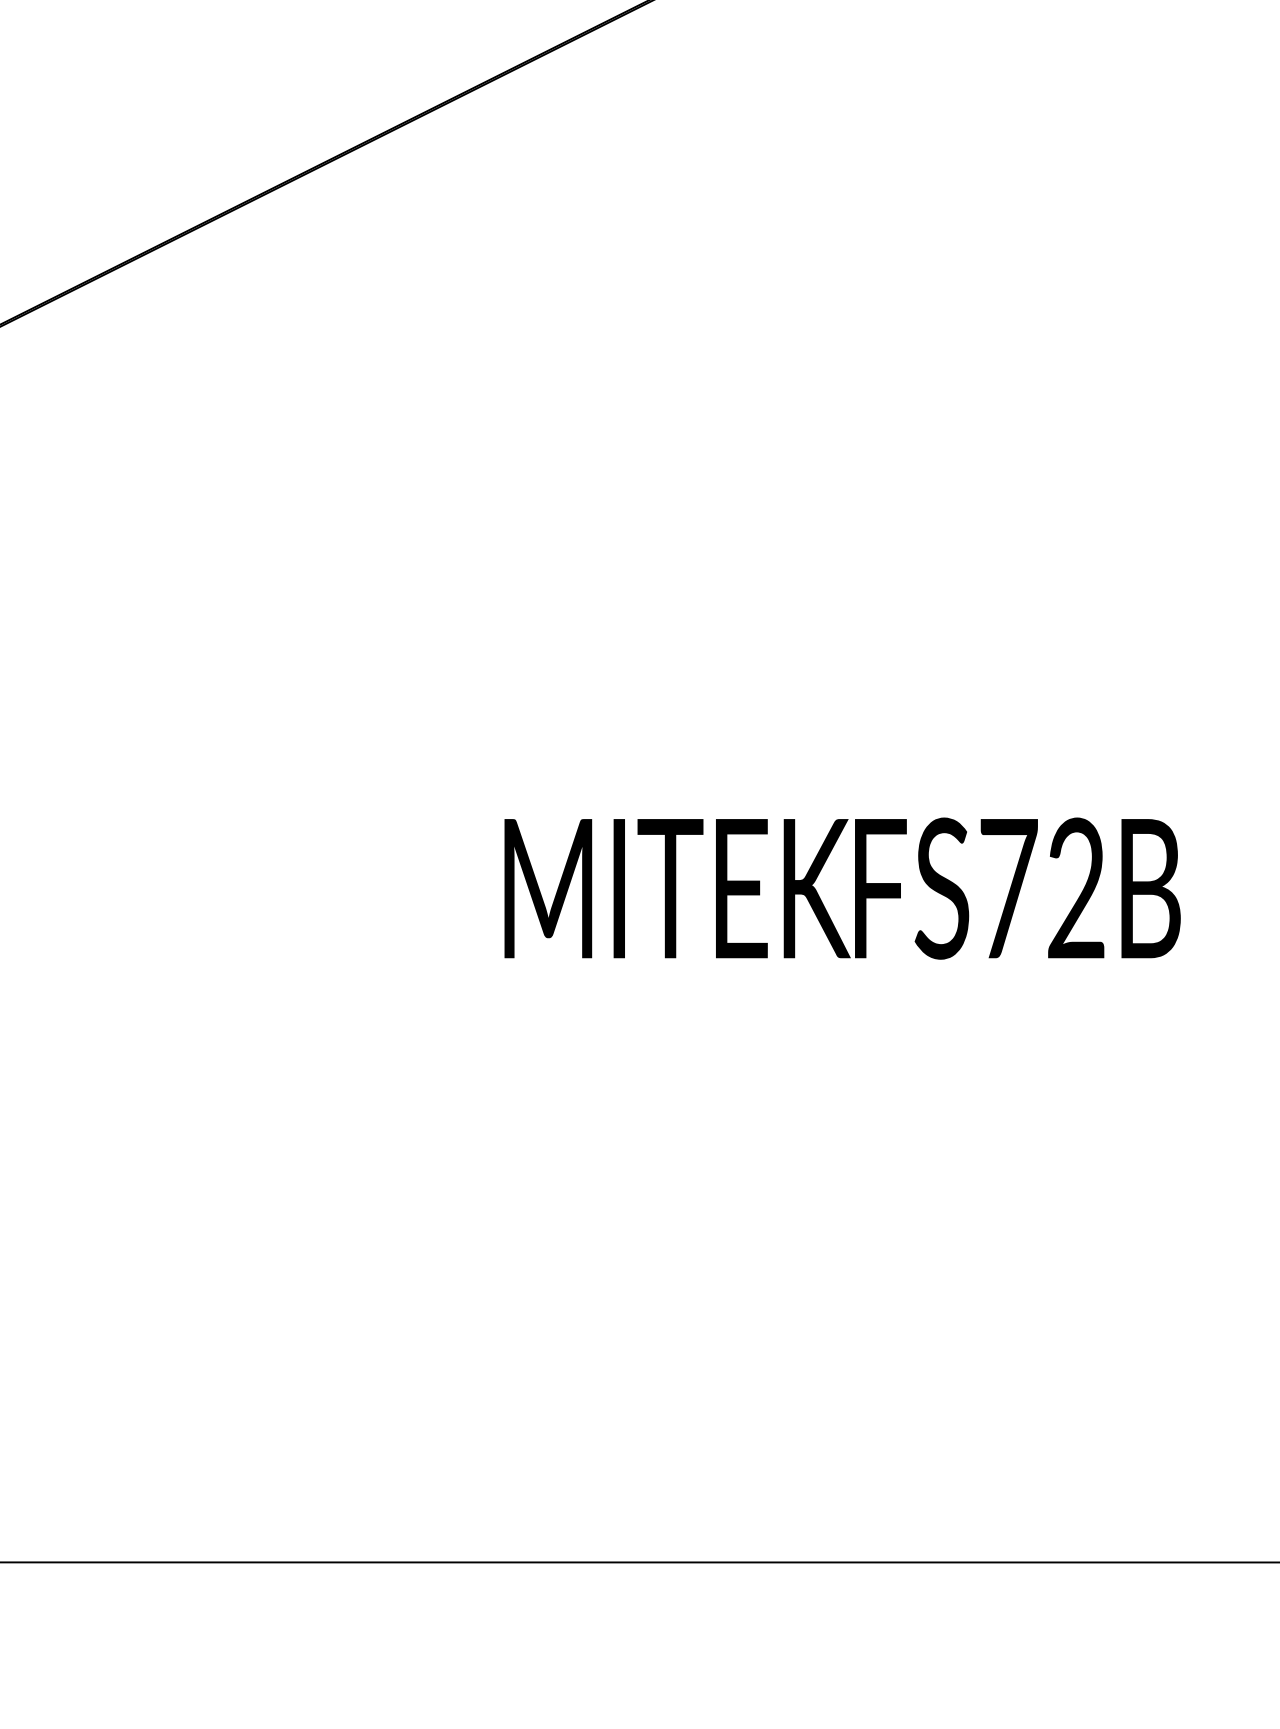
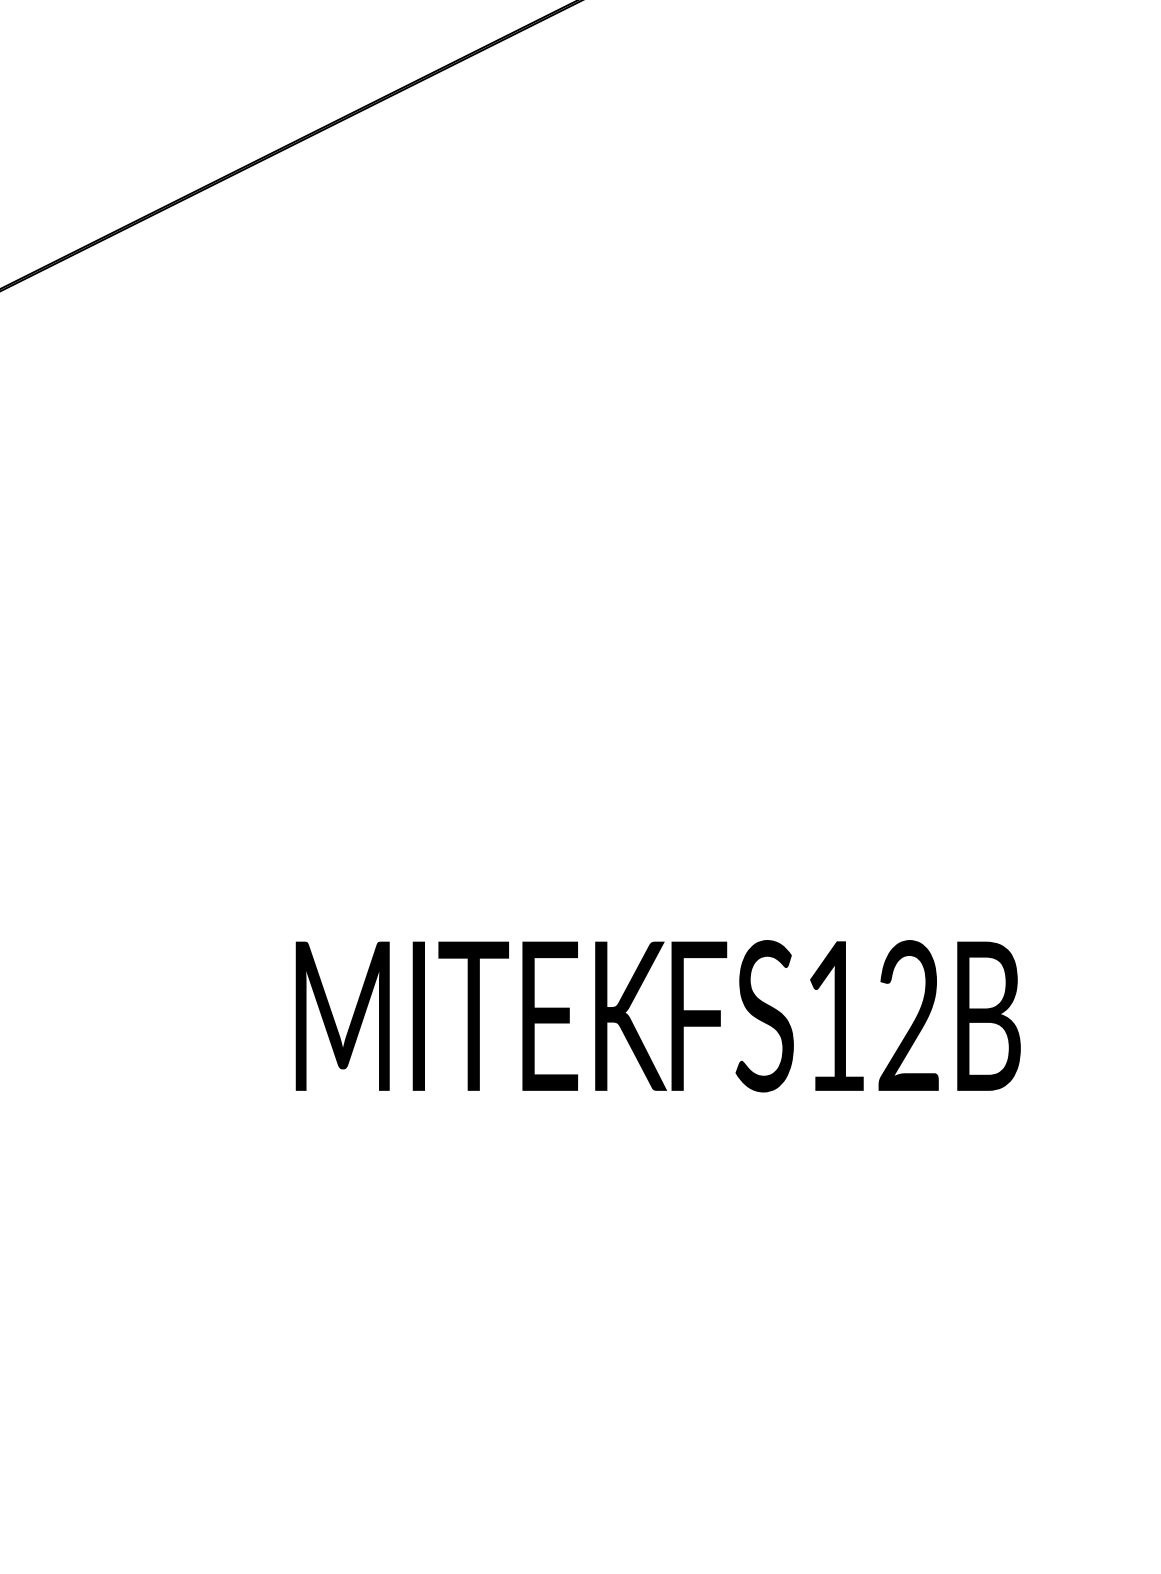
text: (1008, 888) -> (836, 1016), FS72B -> FS12B

